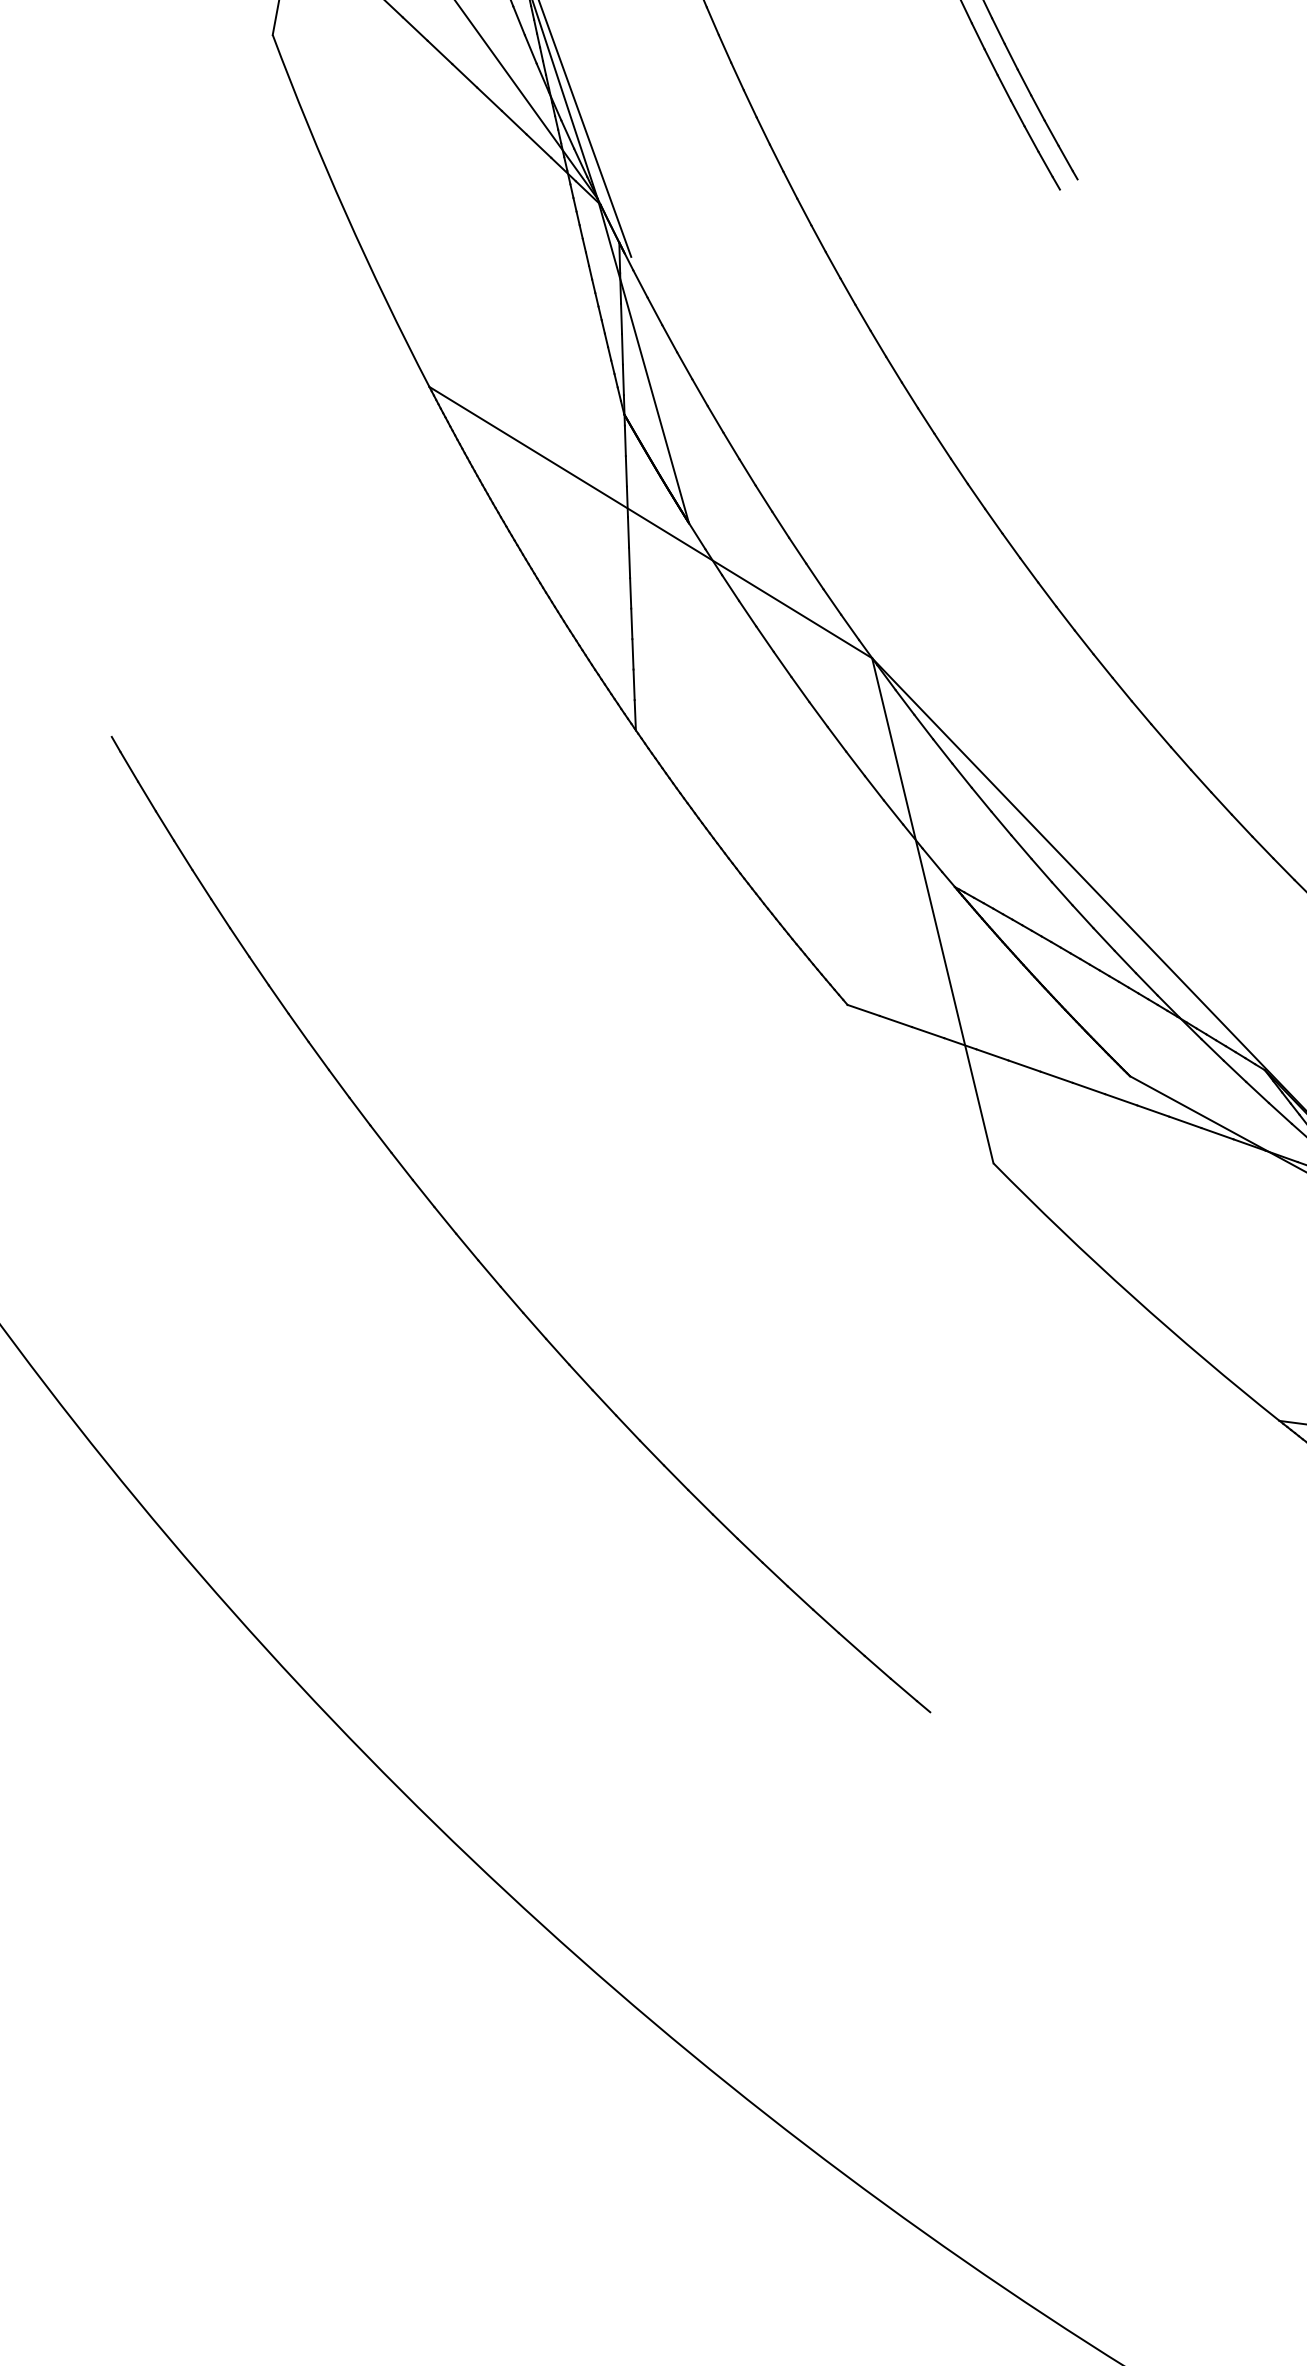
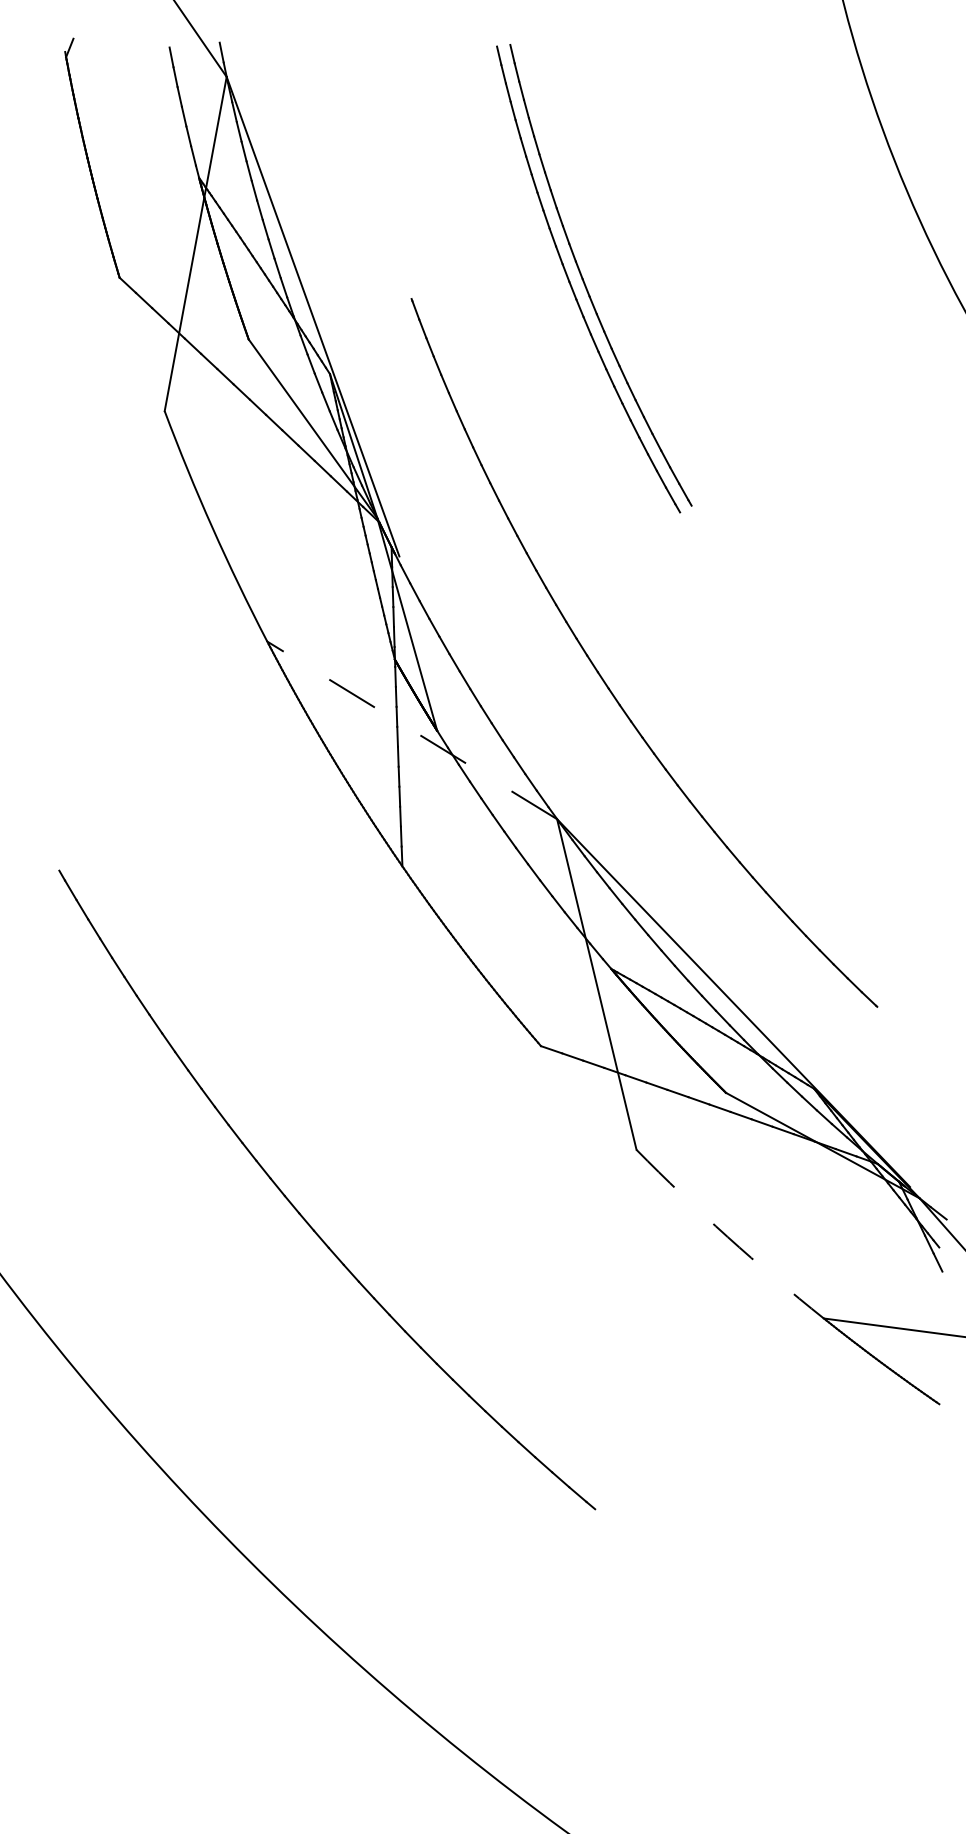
line: (651, 522) -> (412, 730), solid -> dashed
arc: (1132, 1295) -> (727, 1236), solid -> dashed

